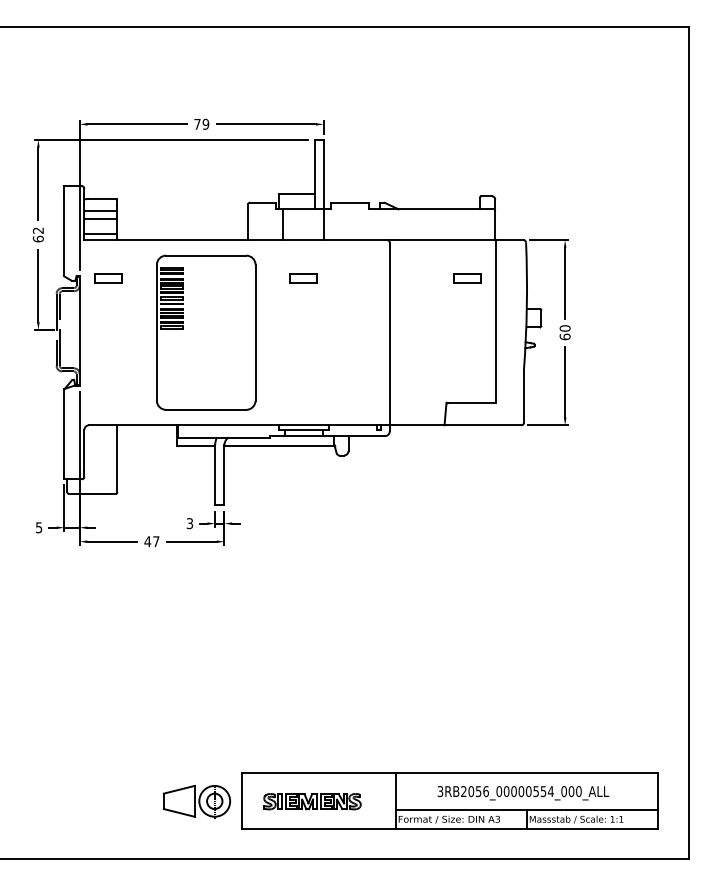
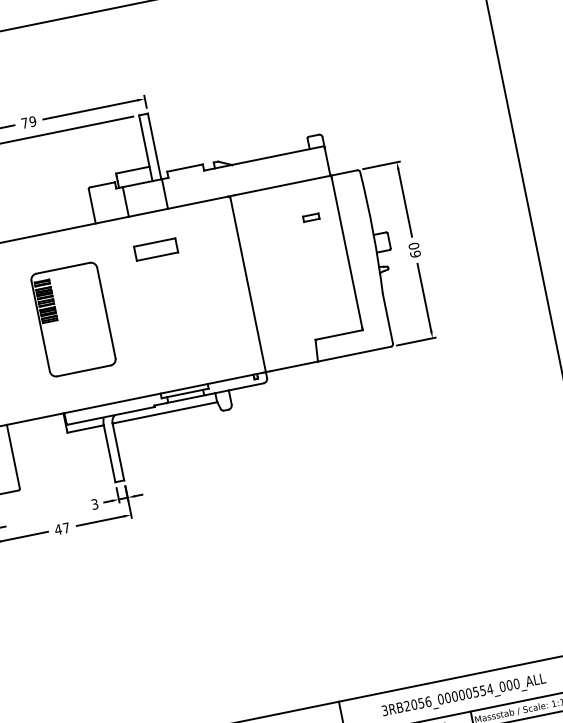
part: (303, 278) -> (155, 249), size x1.6
part: (467, 278) -> (311, 217), size x0.6
part: (206, 332) -> (73, 319), size x0.7

